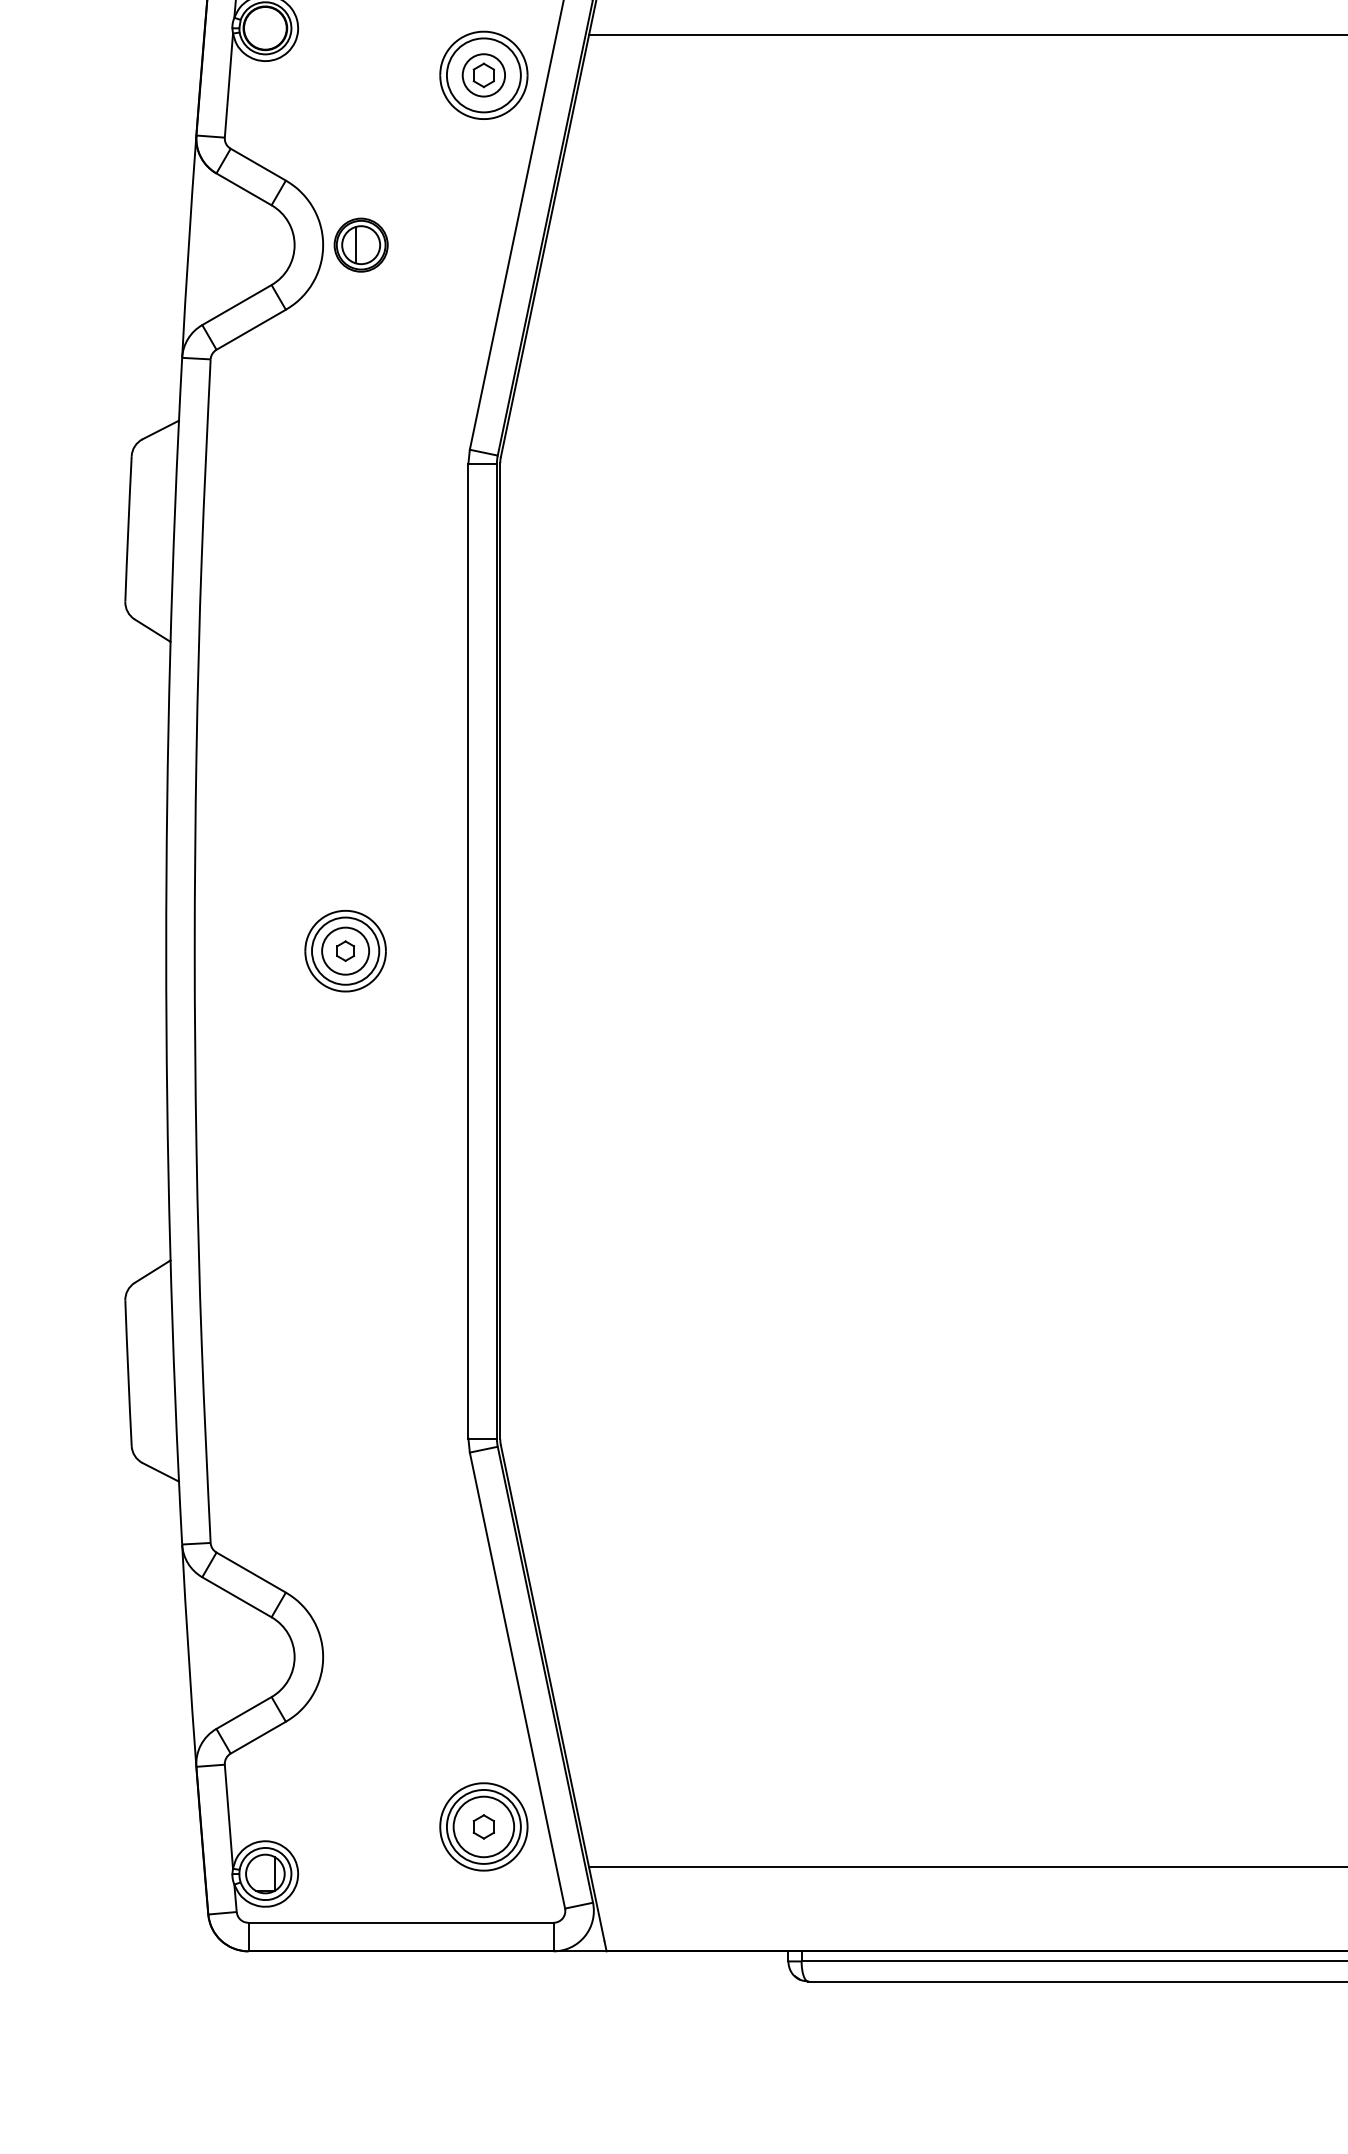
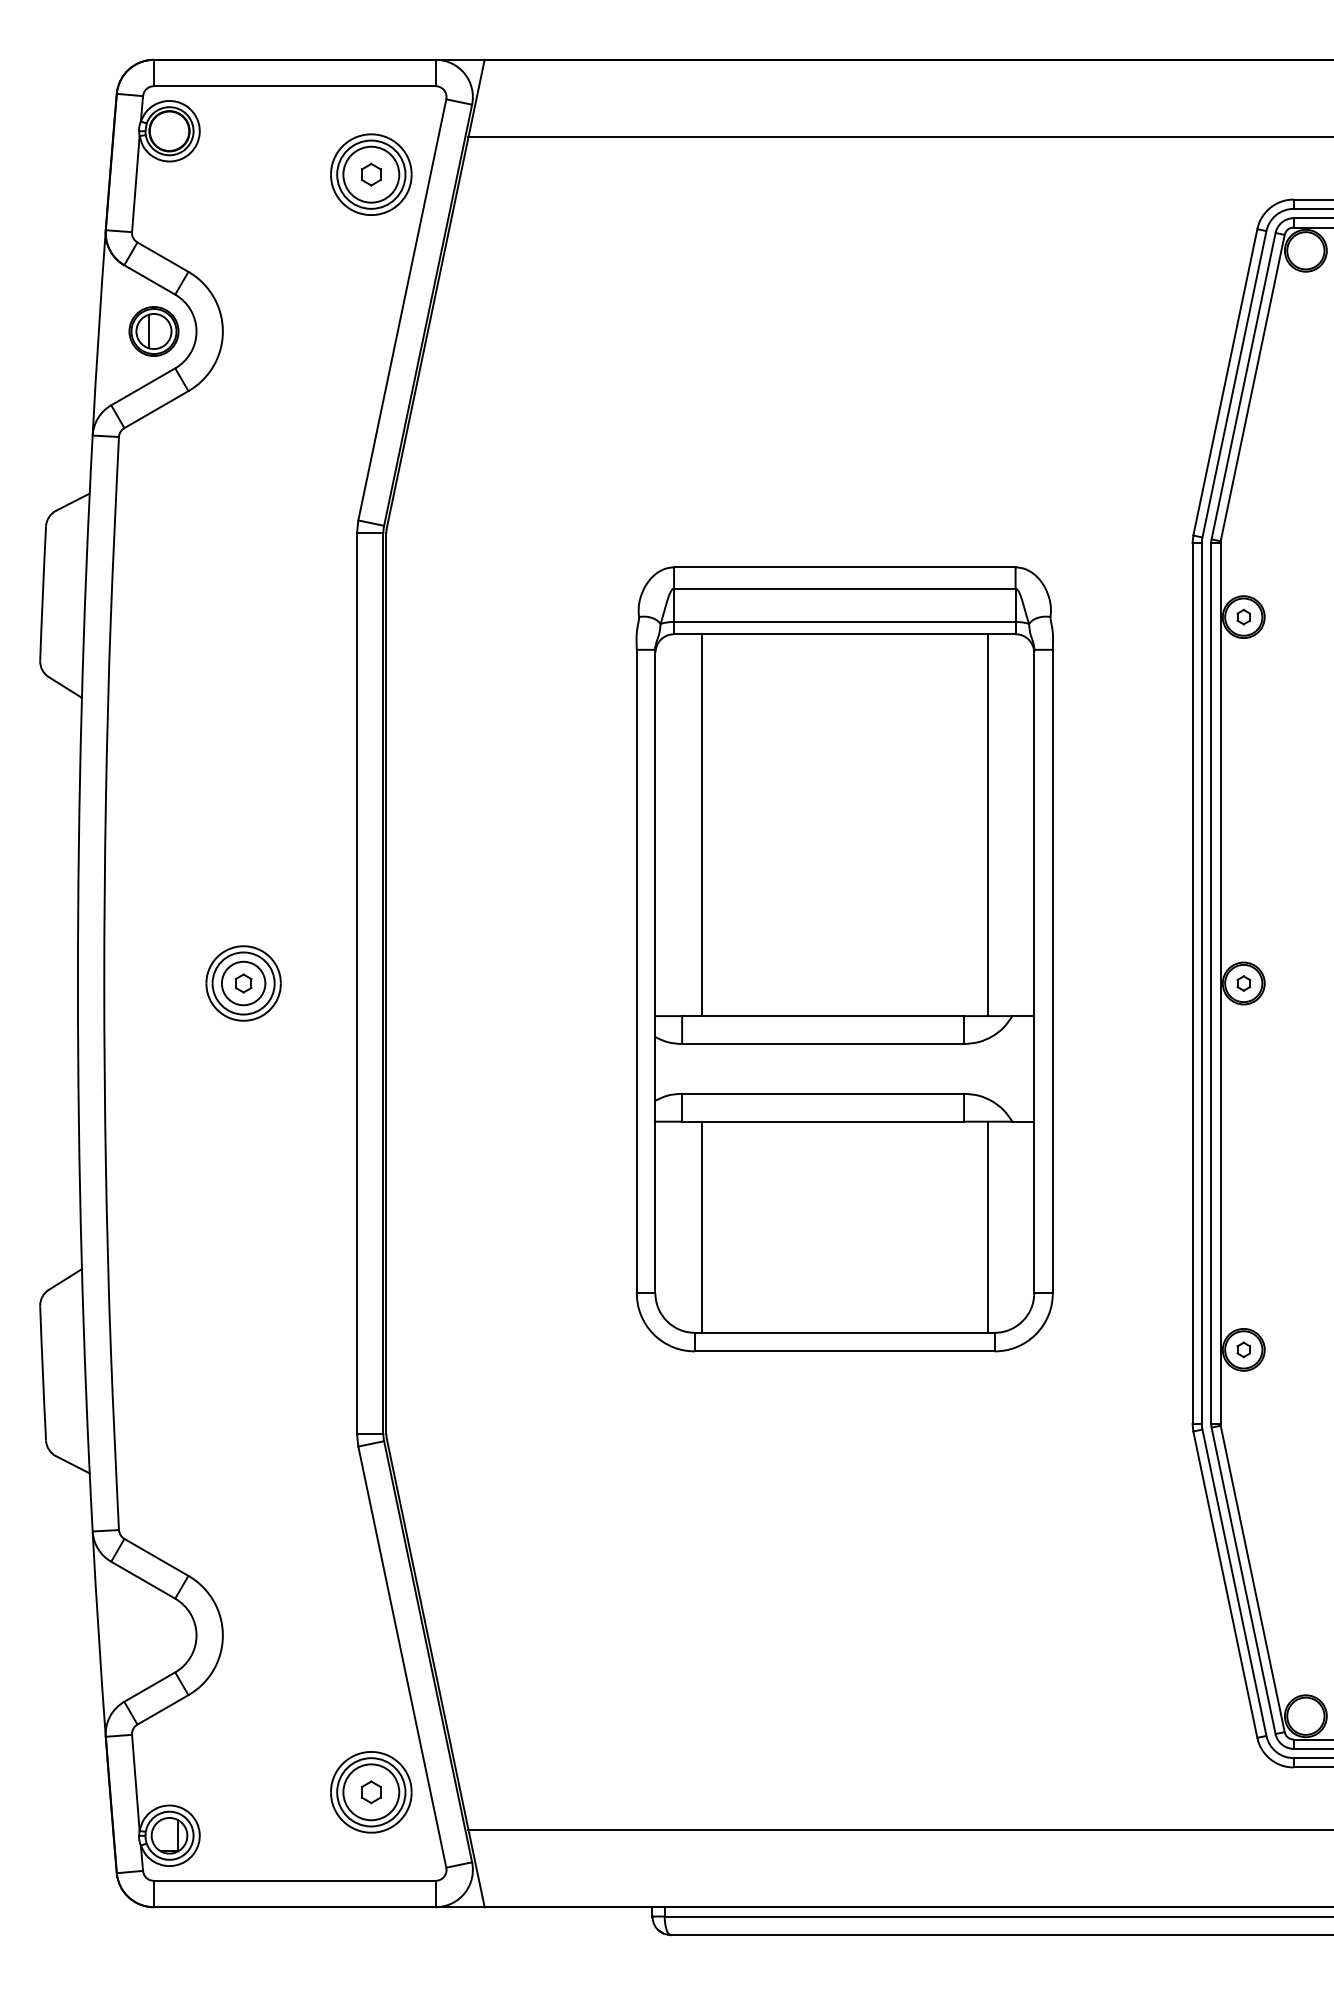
circle: (484, 75) -> (371, 174), size x1.43
part: (360, 245) -> (153, 331), moved
part: (996, 925) -> (844, 959), added

